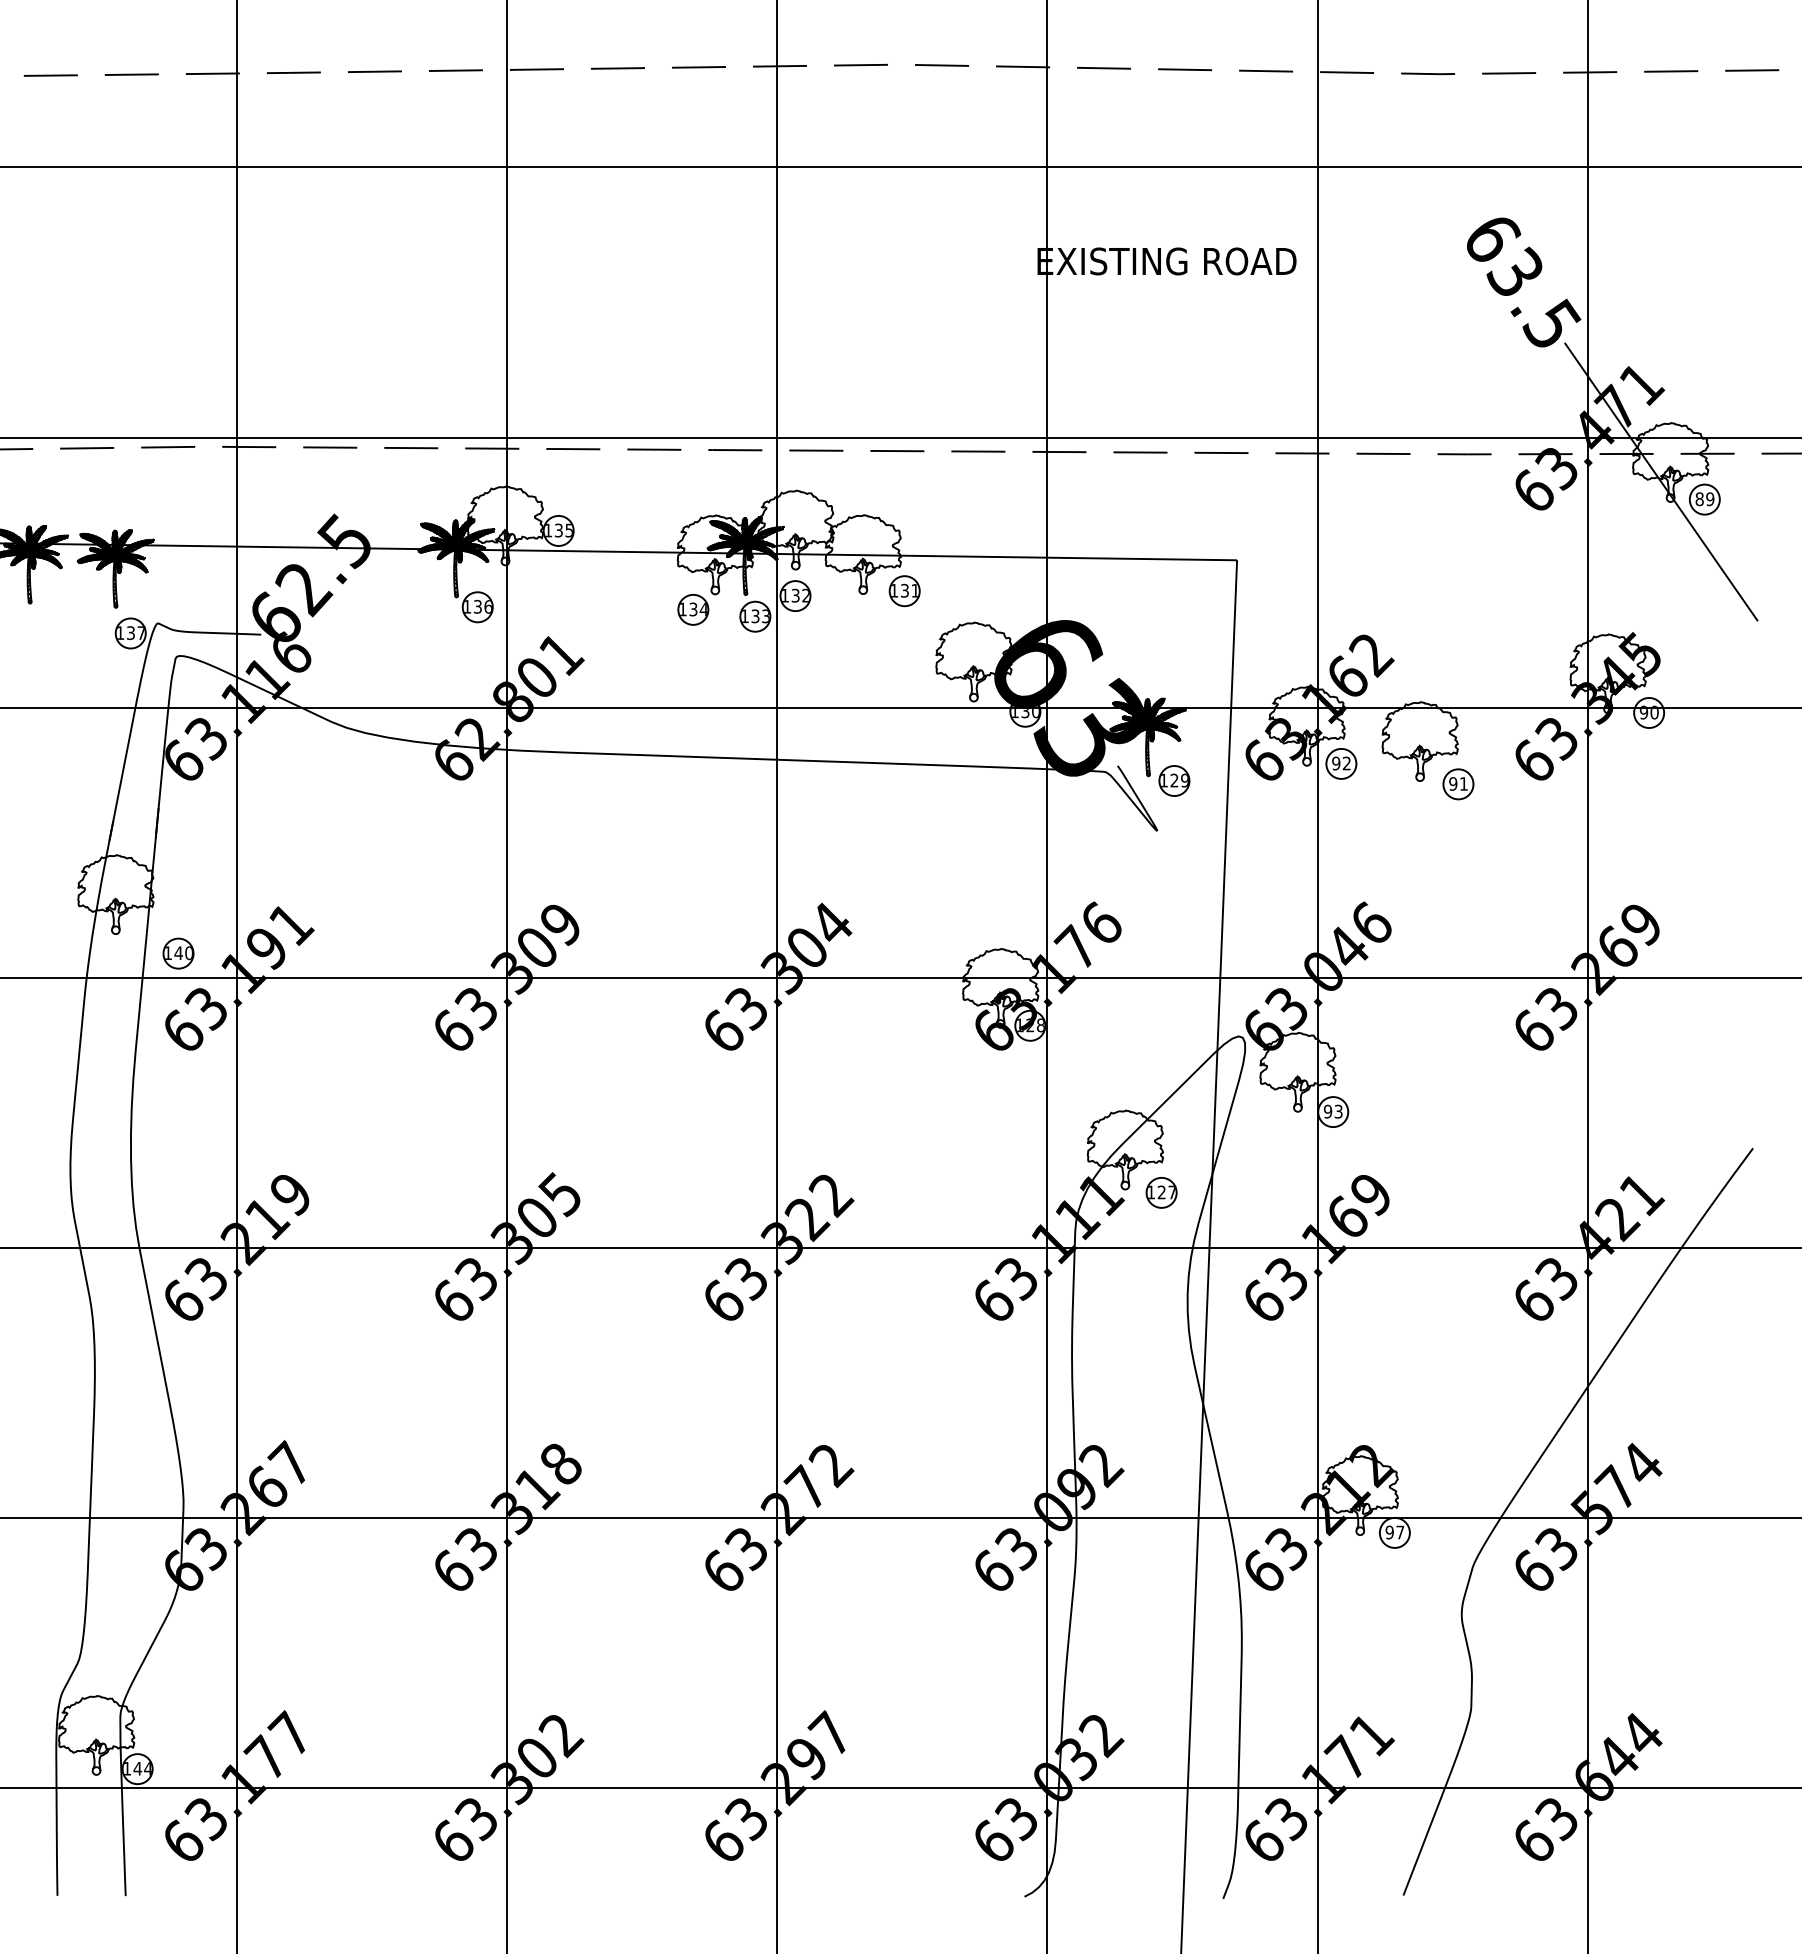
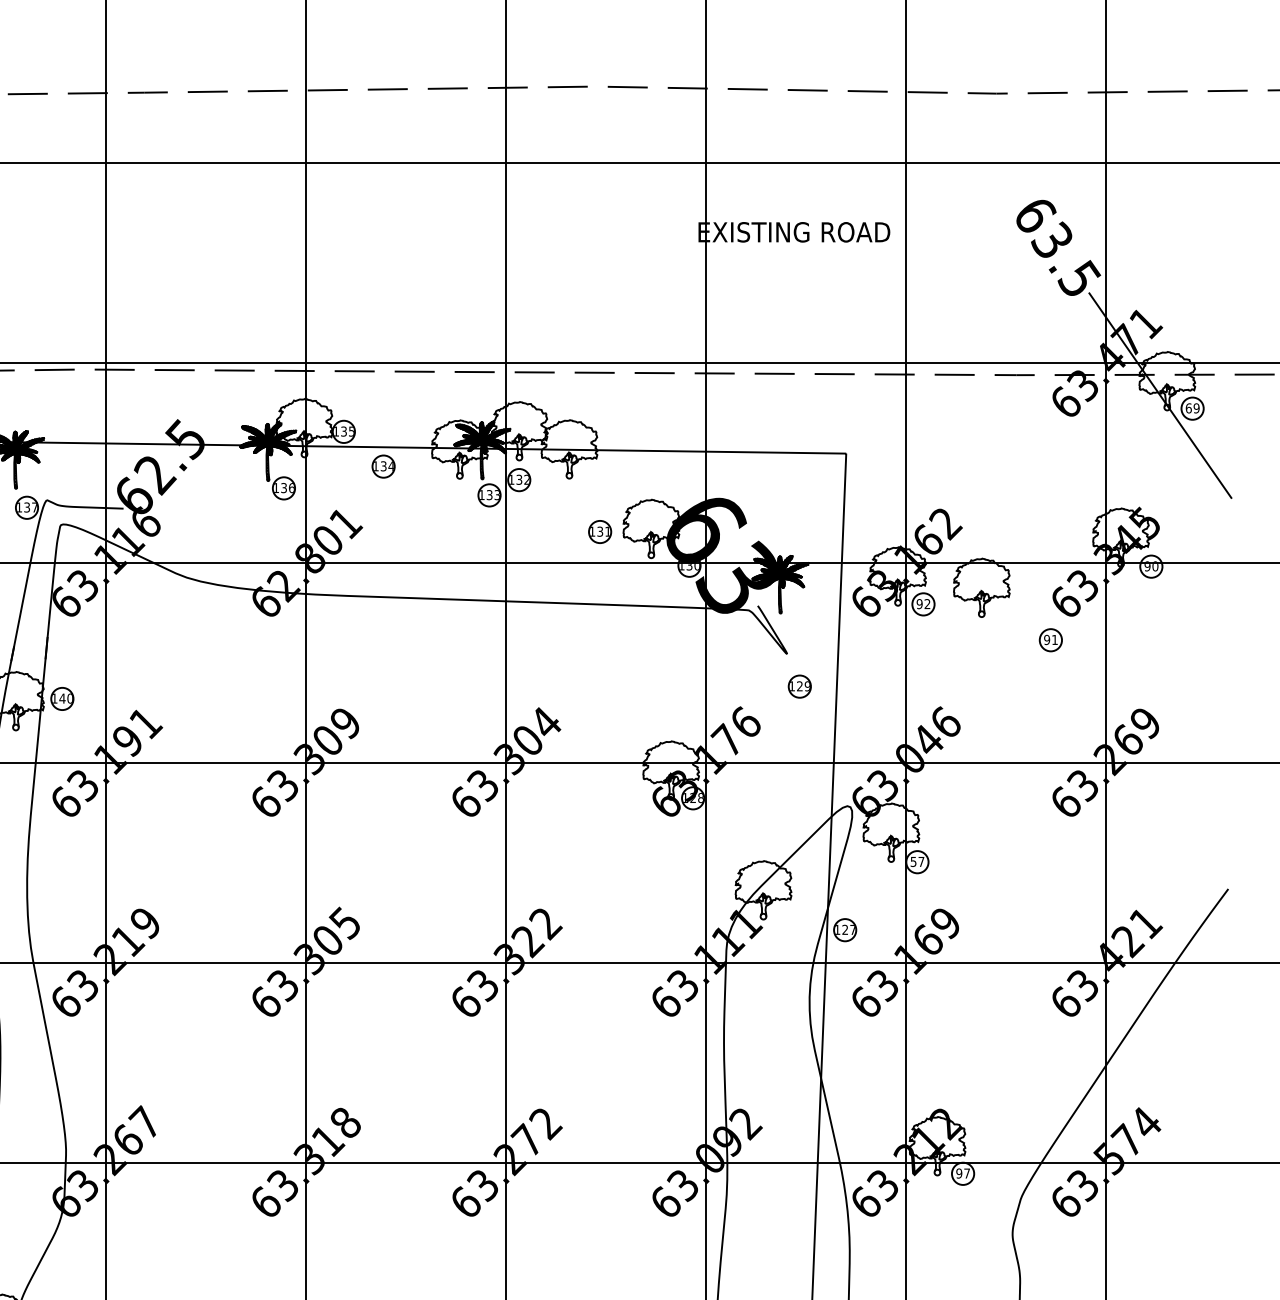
text: (1699, 498) -> (1188, 407), 89 -> 69
part: (904, 591) -> (599, 532), moved
part: (693, 609) -> (383, 466), moved
part: (1174, 780) -> (799, 686), moved
part: (1458, 784) -> (1050, 640), moved
part: (178, 953) -> (62, 698), moved
text: (1332, 1111) -> (916, 861), 93 -> 57
part: (1161, 1192) -> (845, 929), moved

